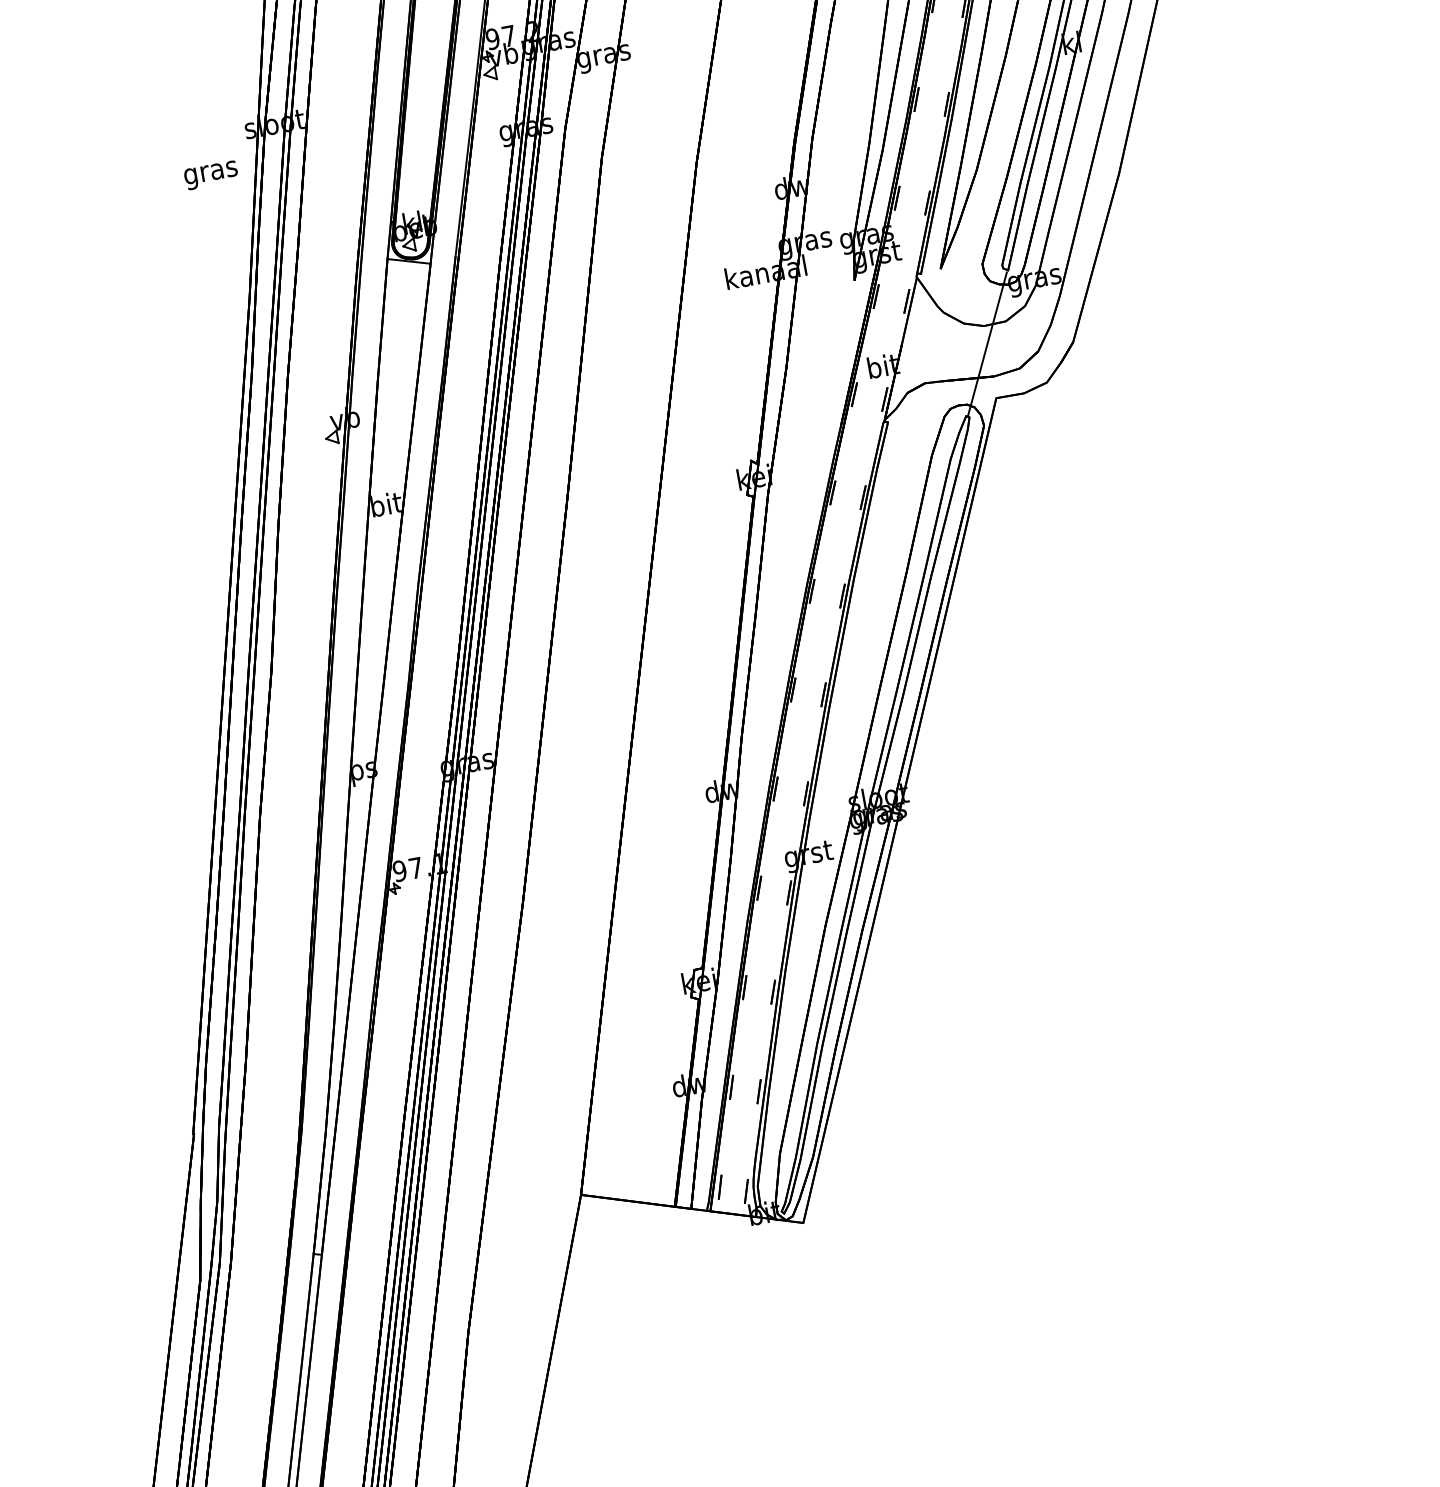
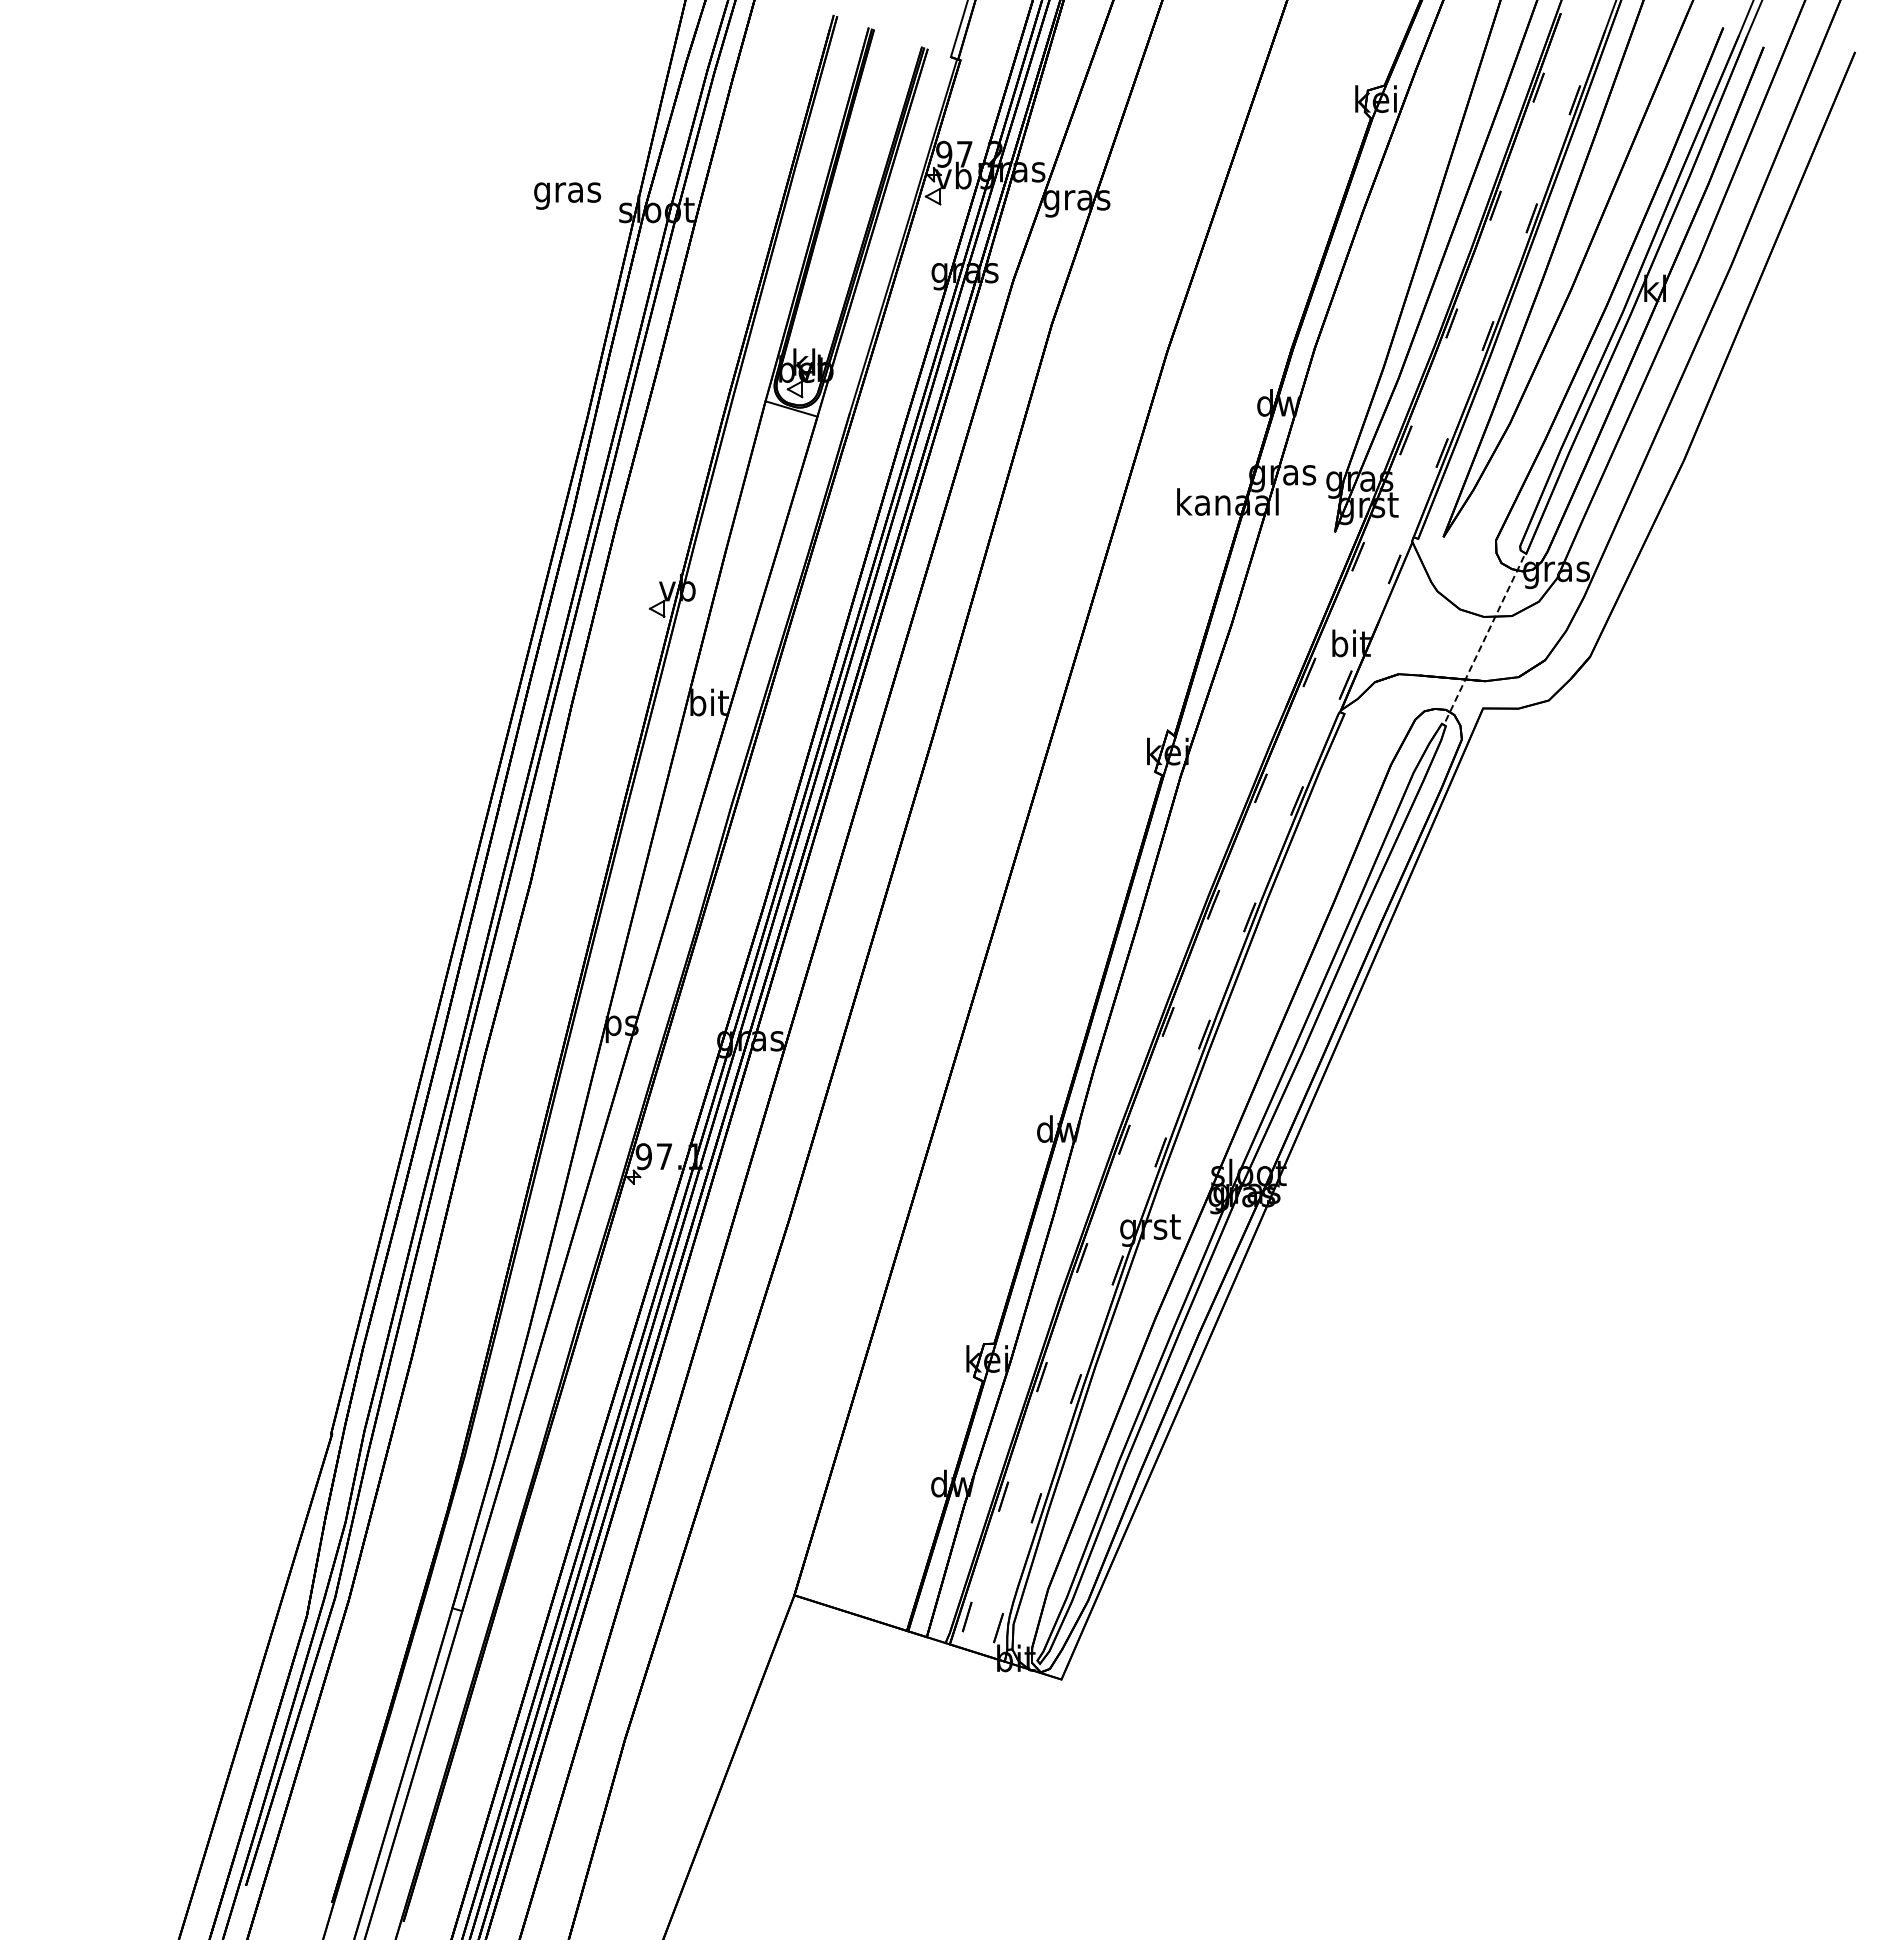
text: (211, 174) -> (567, 195), moved
line: (987, 344) -> (1484, 640), solid -> dashed

